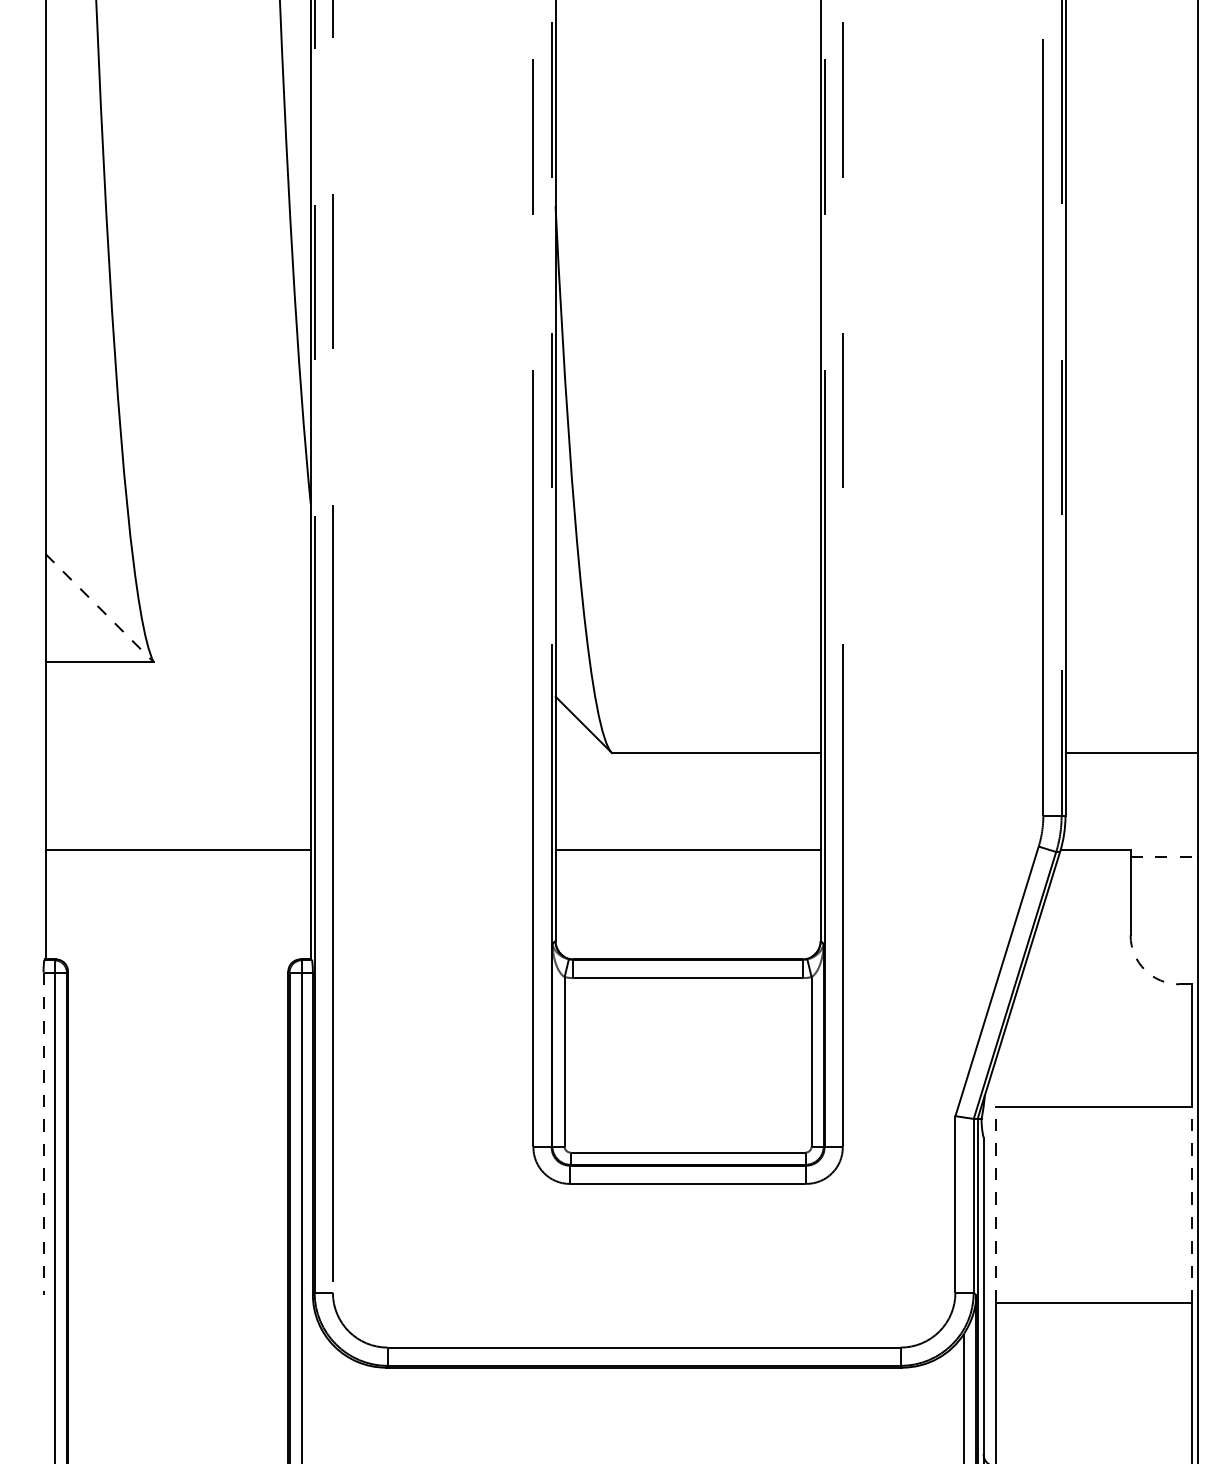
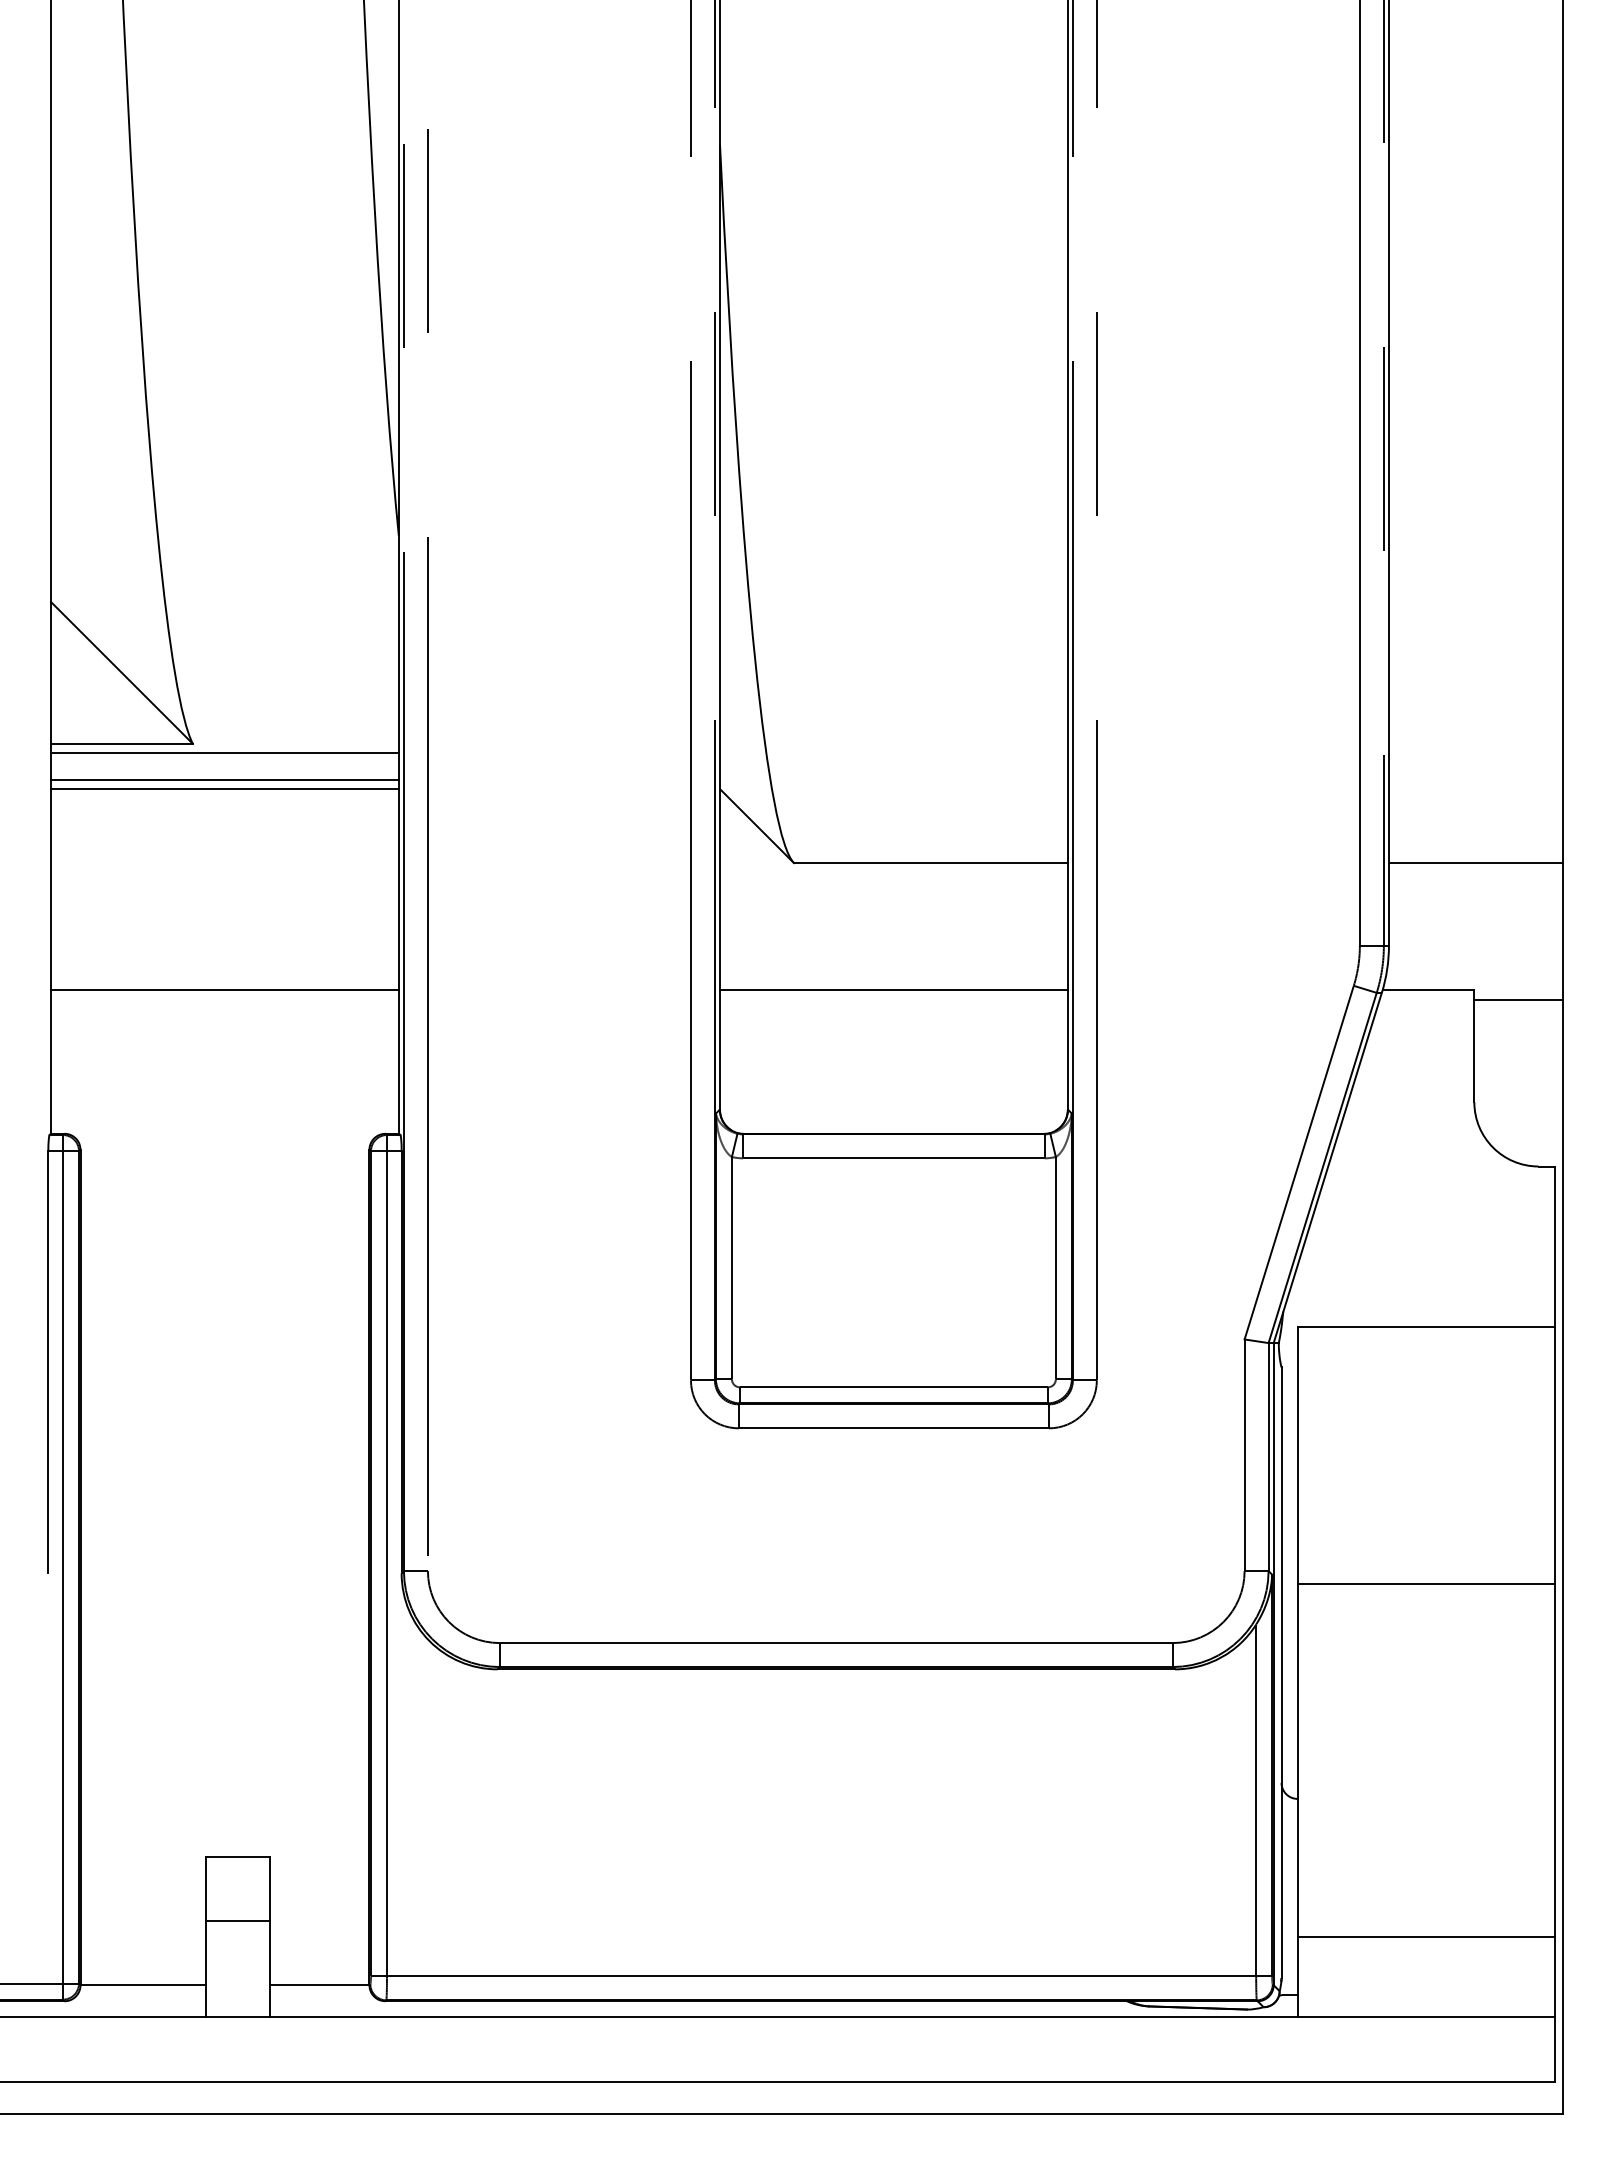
line: (100, 608) -> (122, 673), dashed -> solid
line: (177, 668) -> (224, 752), added
line: (177, 690) -> (224, 780), added
line: (177, 696) -> (224, 789), added
line: (1164, 857) -> (1518, 1000), dashed -> solid
arc: (1145, 969) -> (1493, 1147), dashed -> solid
line: (43, 1133) -> (48, 1362), dashed -> solid
line: (995, 1203) -> (1297, 1454), dashed -> solid
line: (1191, 1203) -> (1554, 1454), dashed -> solid

